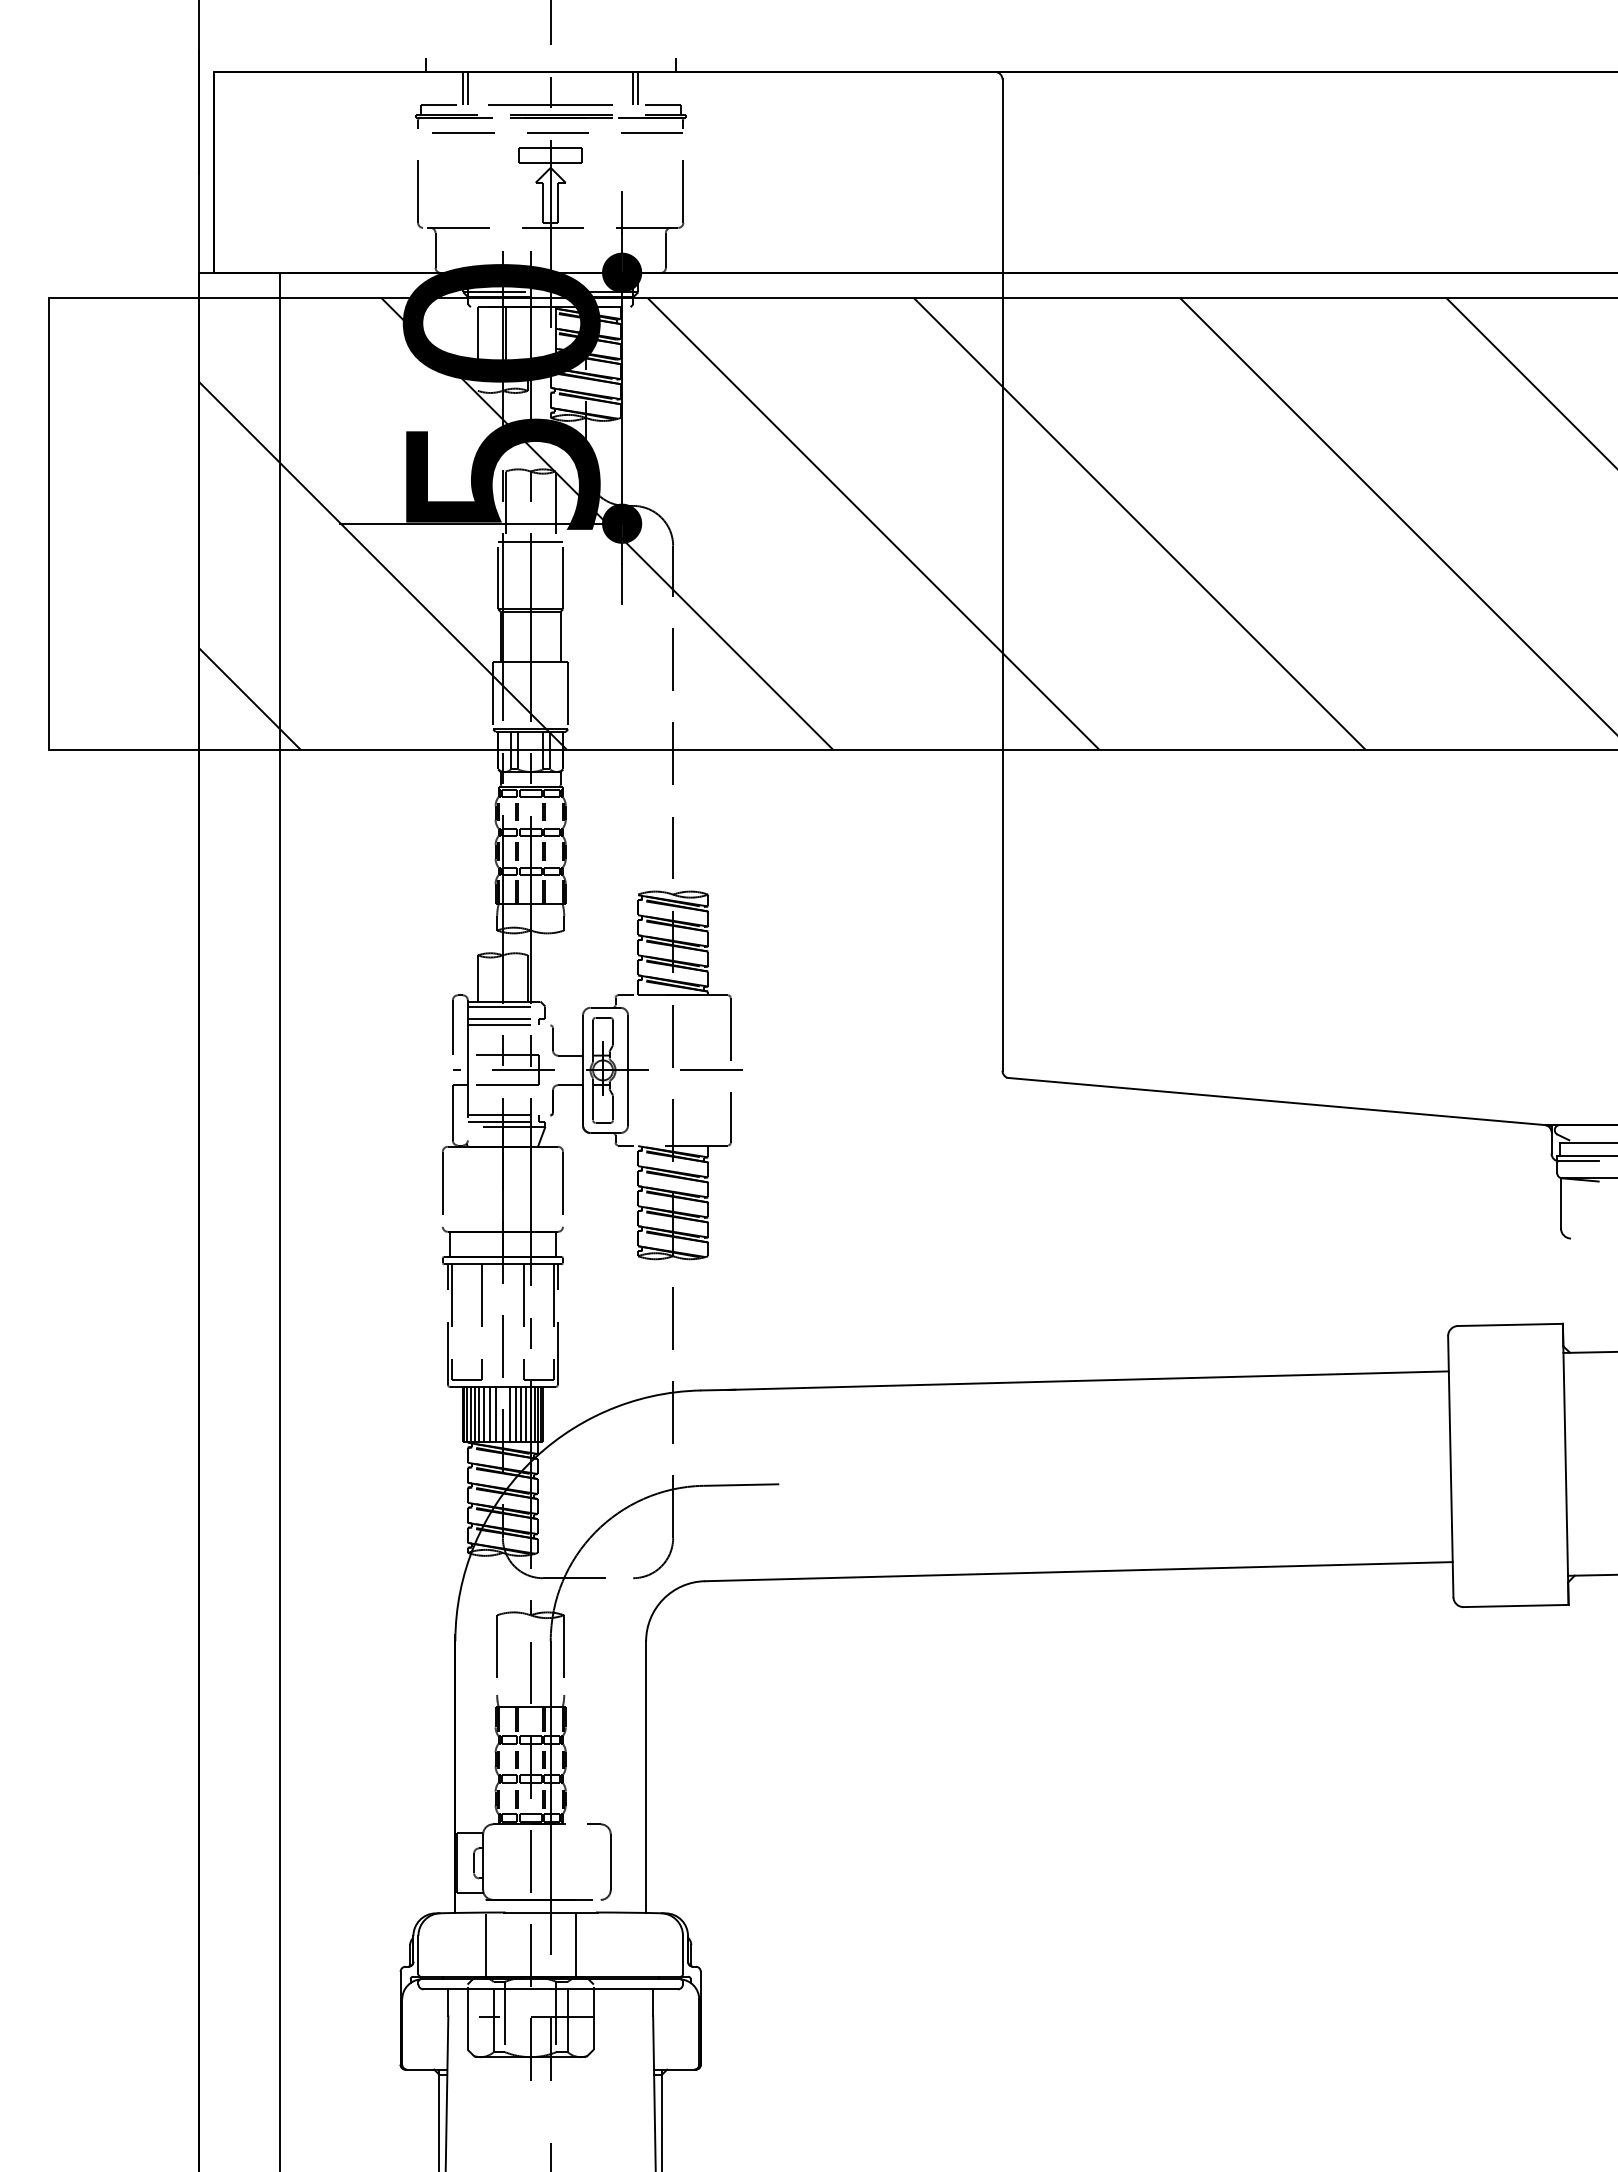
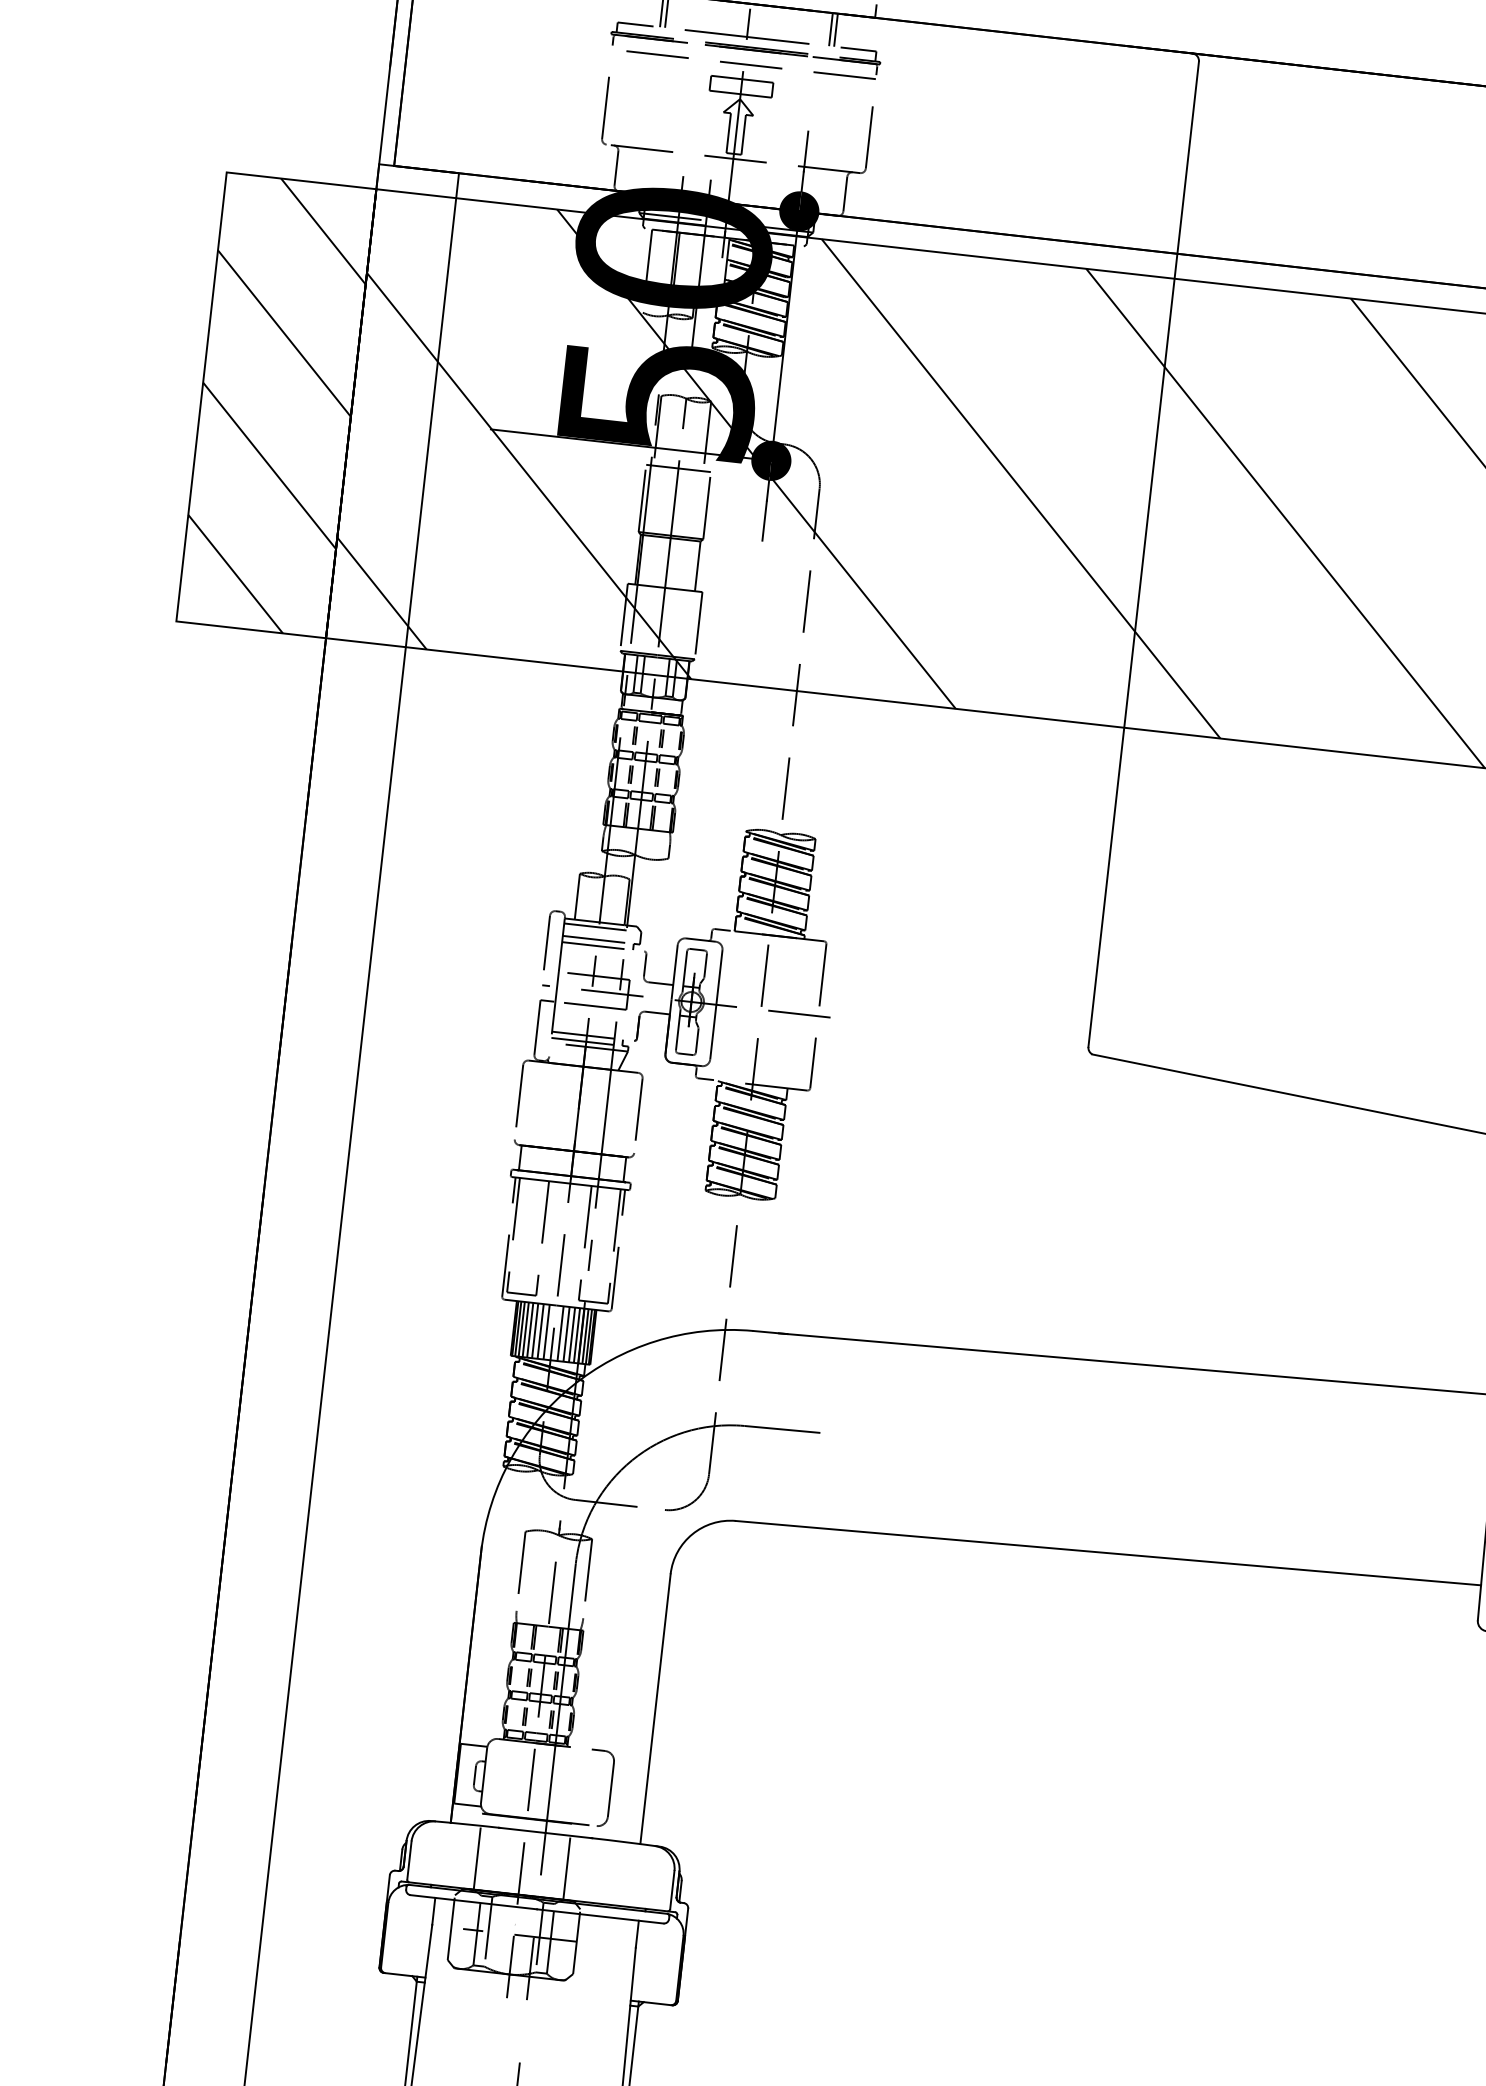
hatch: (123, 523) -> (275, 405), added

